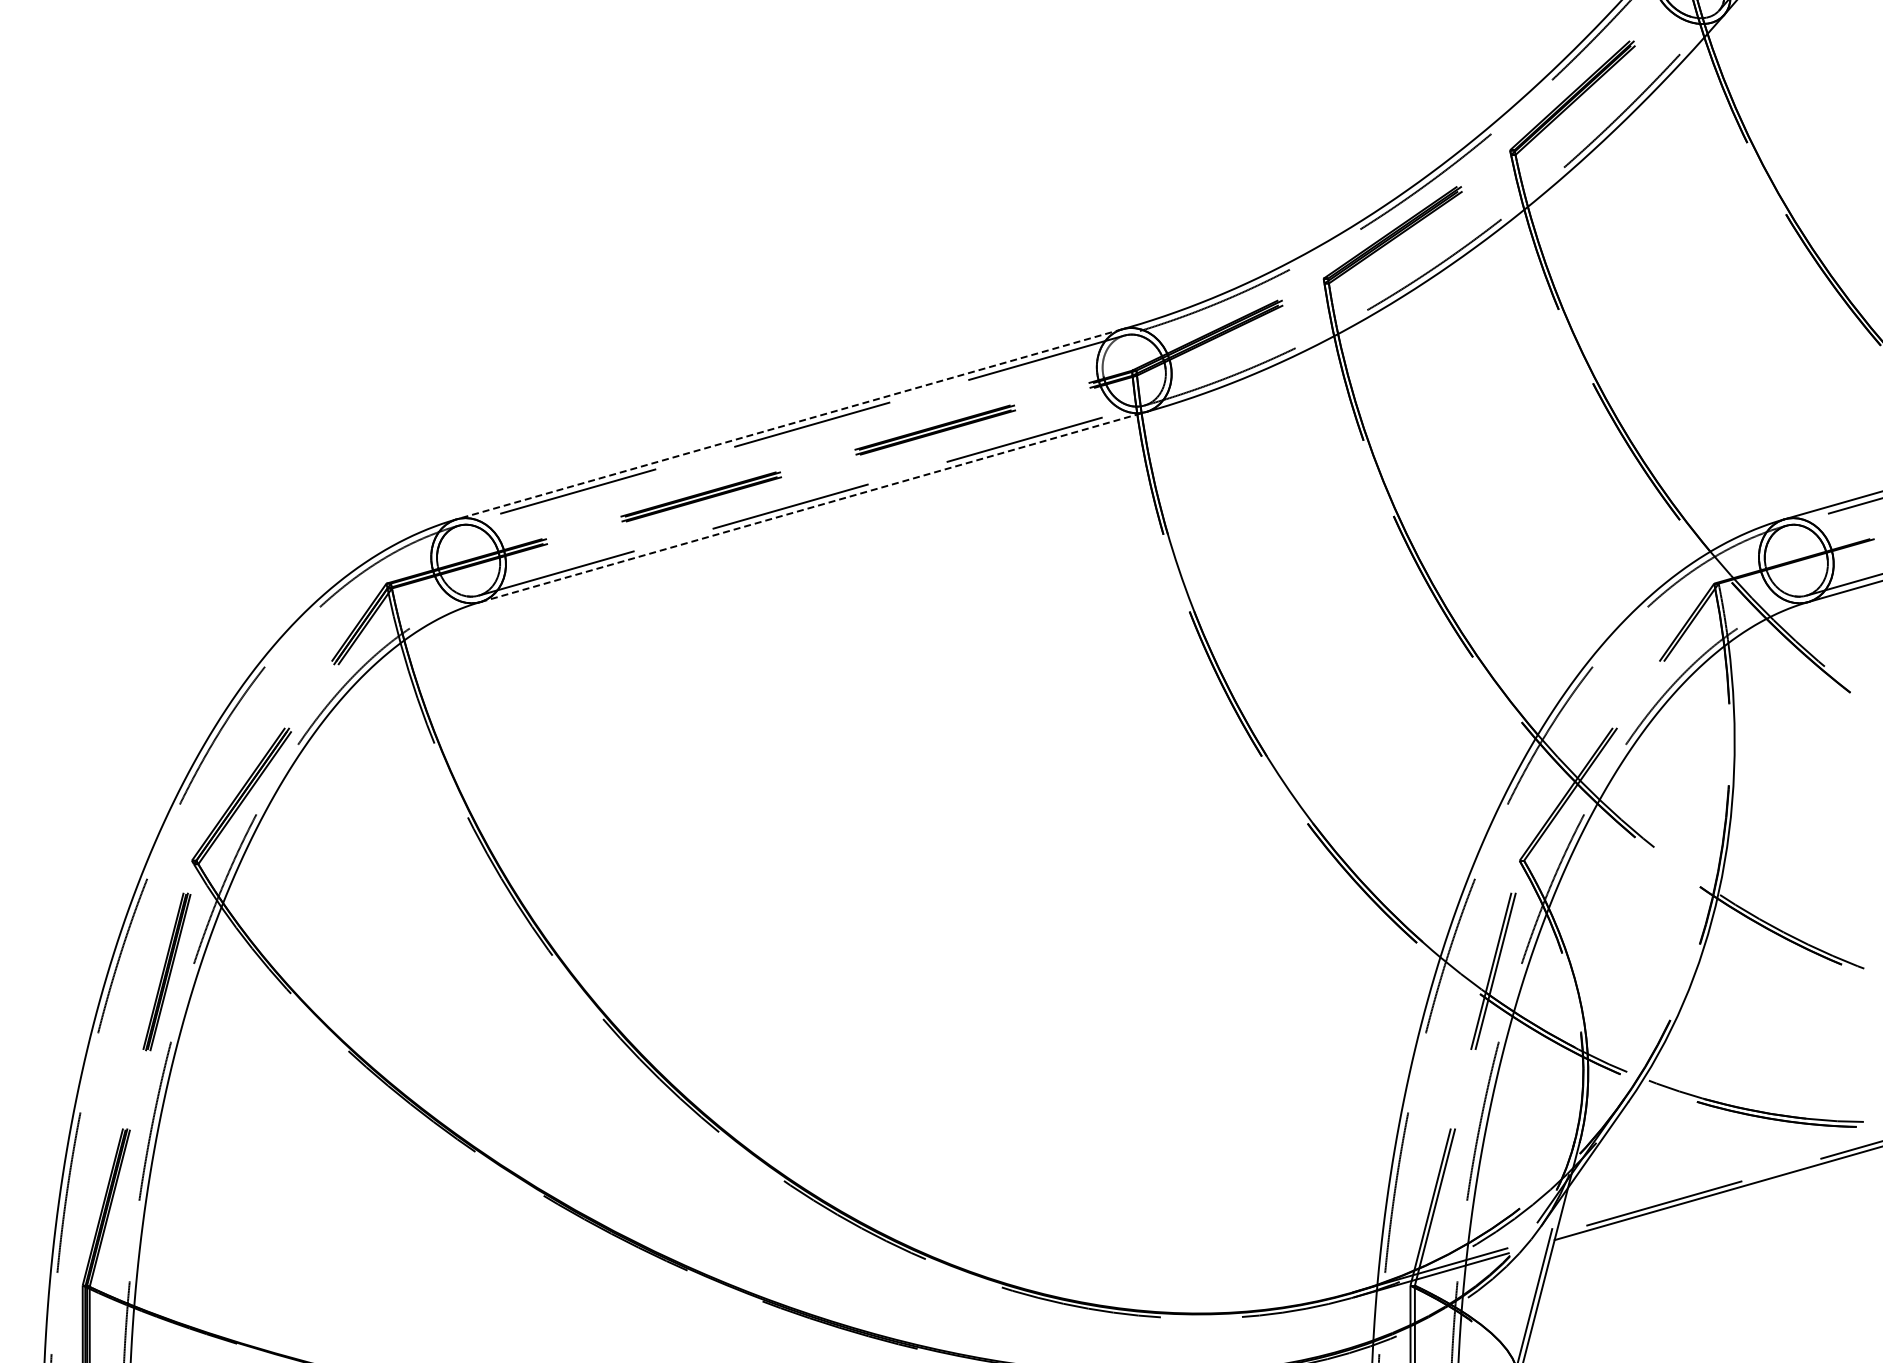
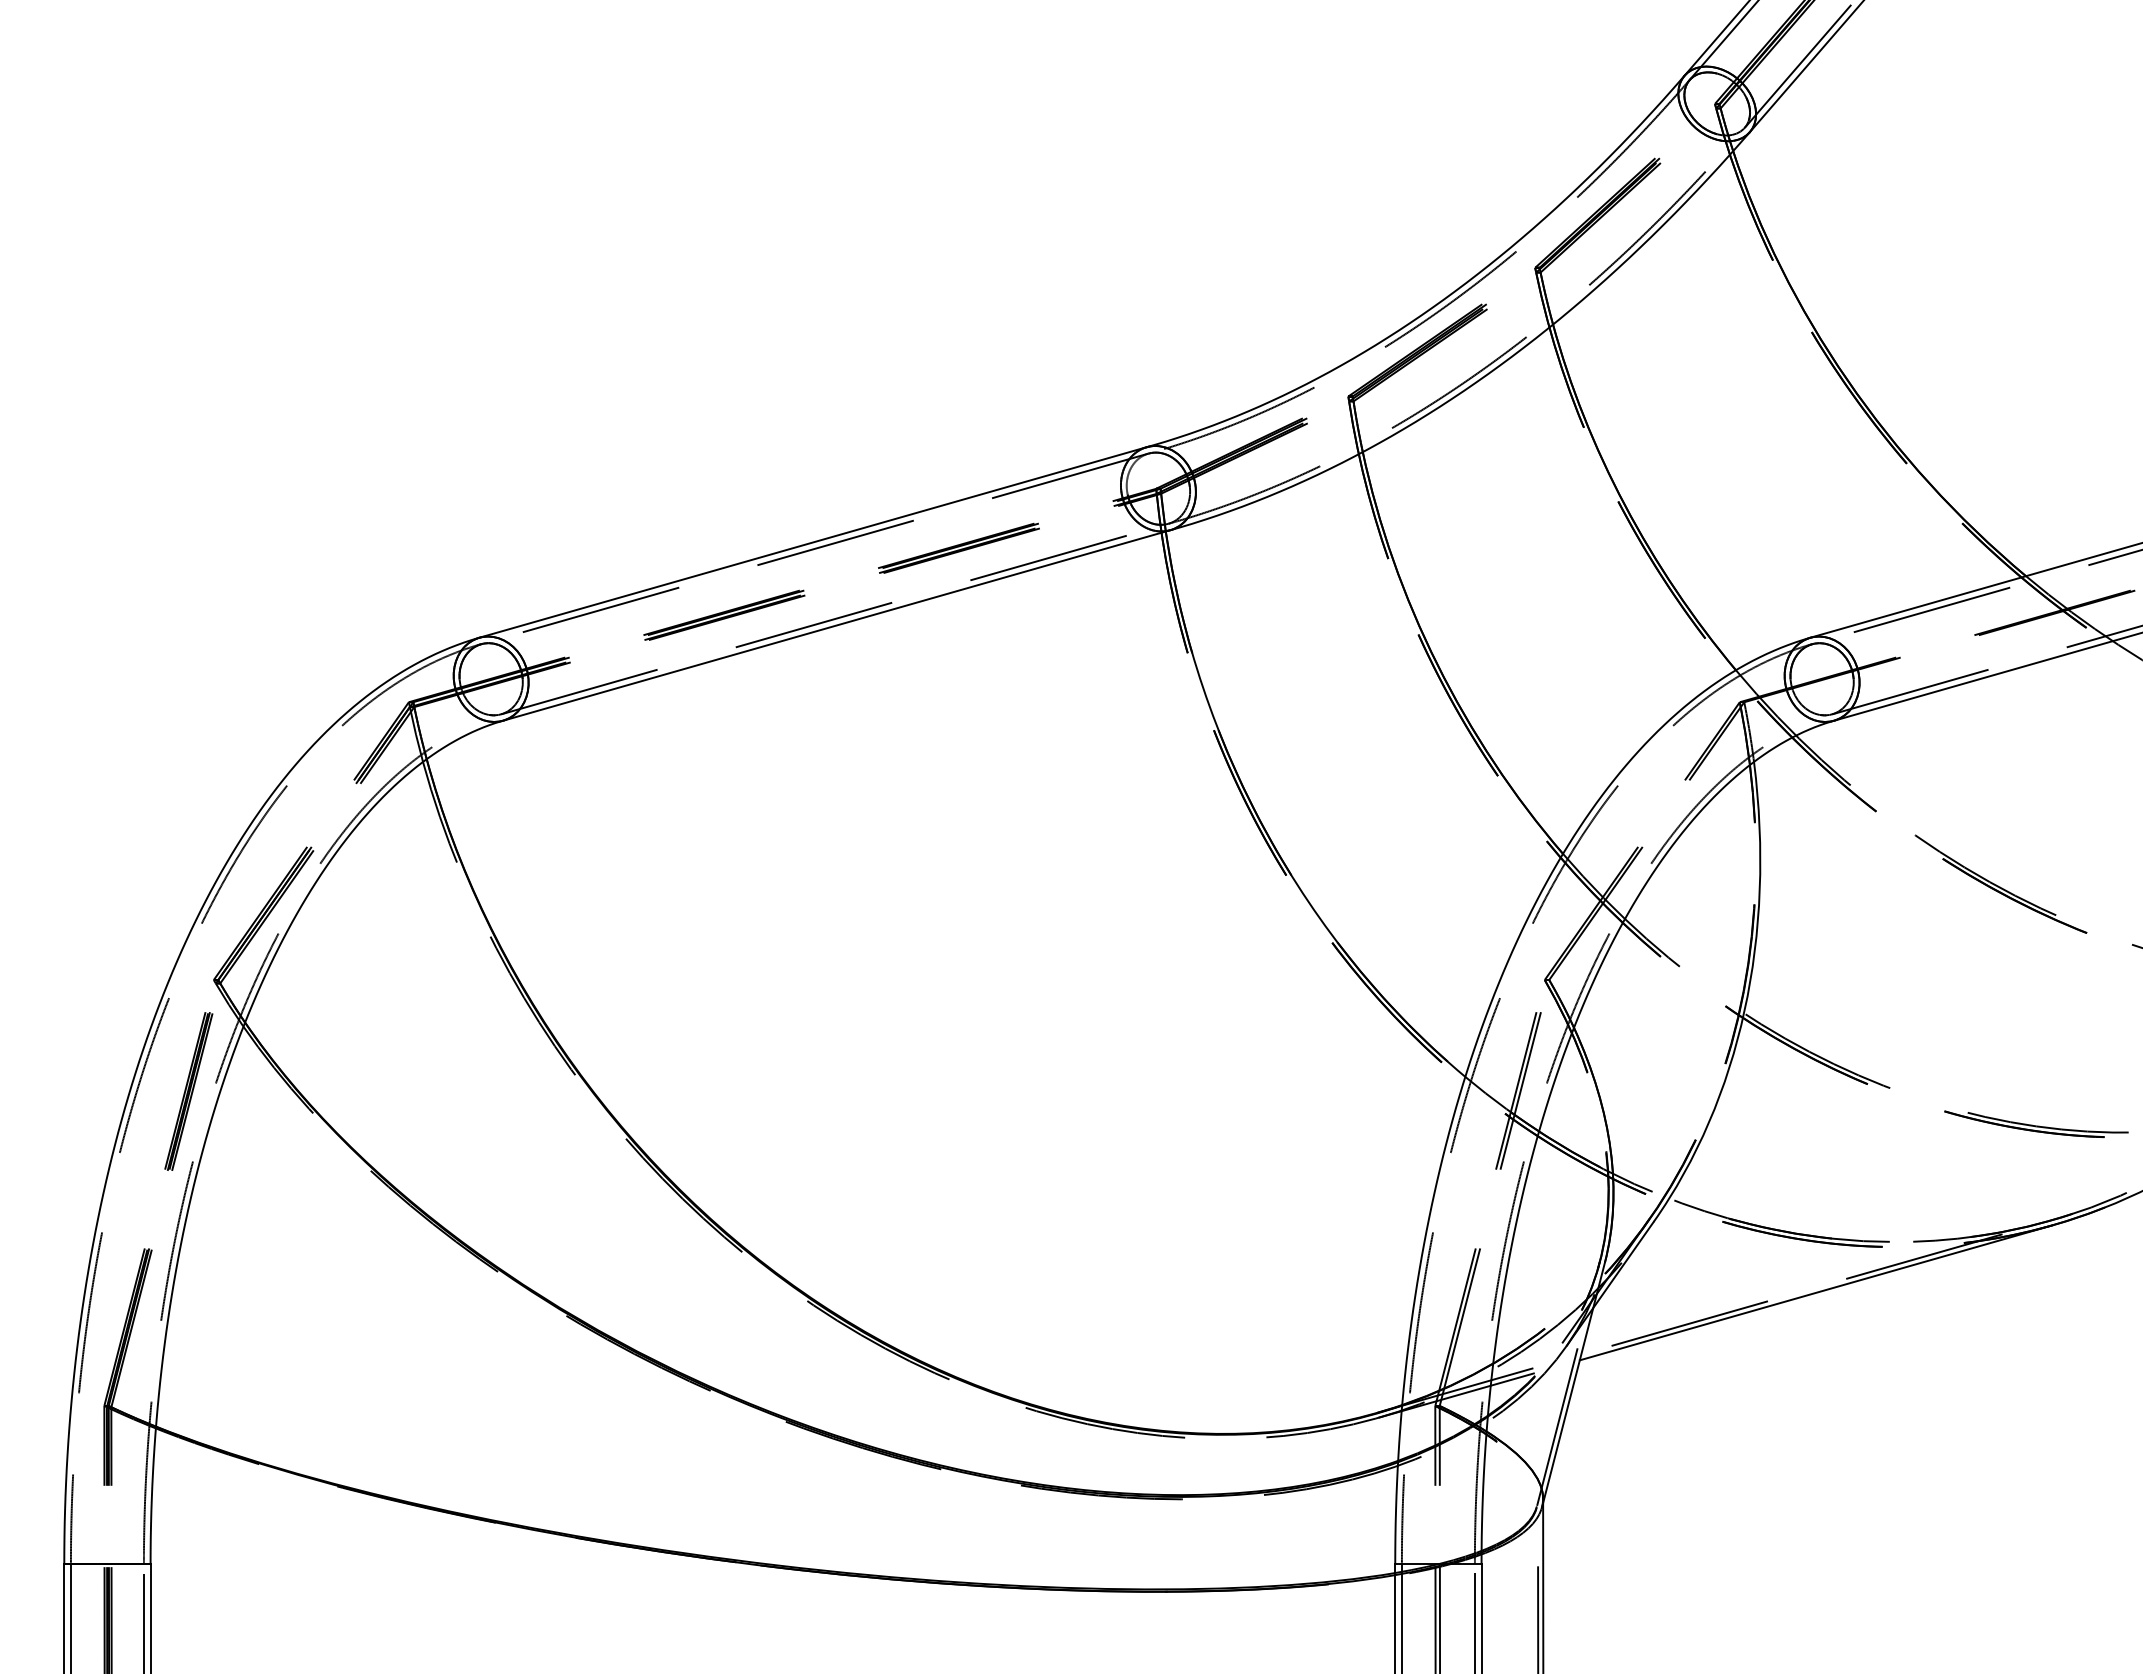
line: (789, 424) -> (812, 542), dashed -> solid
line: (813, 507) -> (836, 625), dashed -> solid

